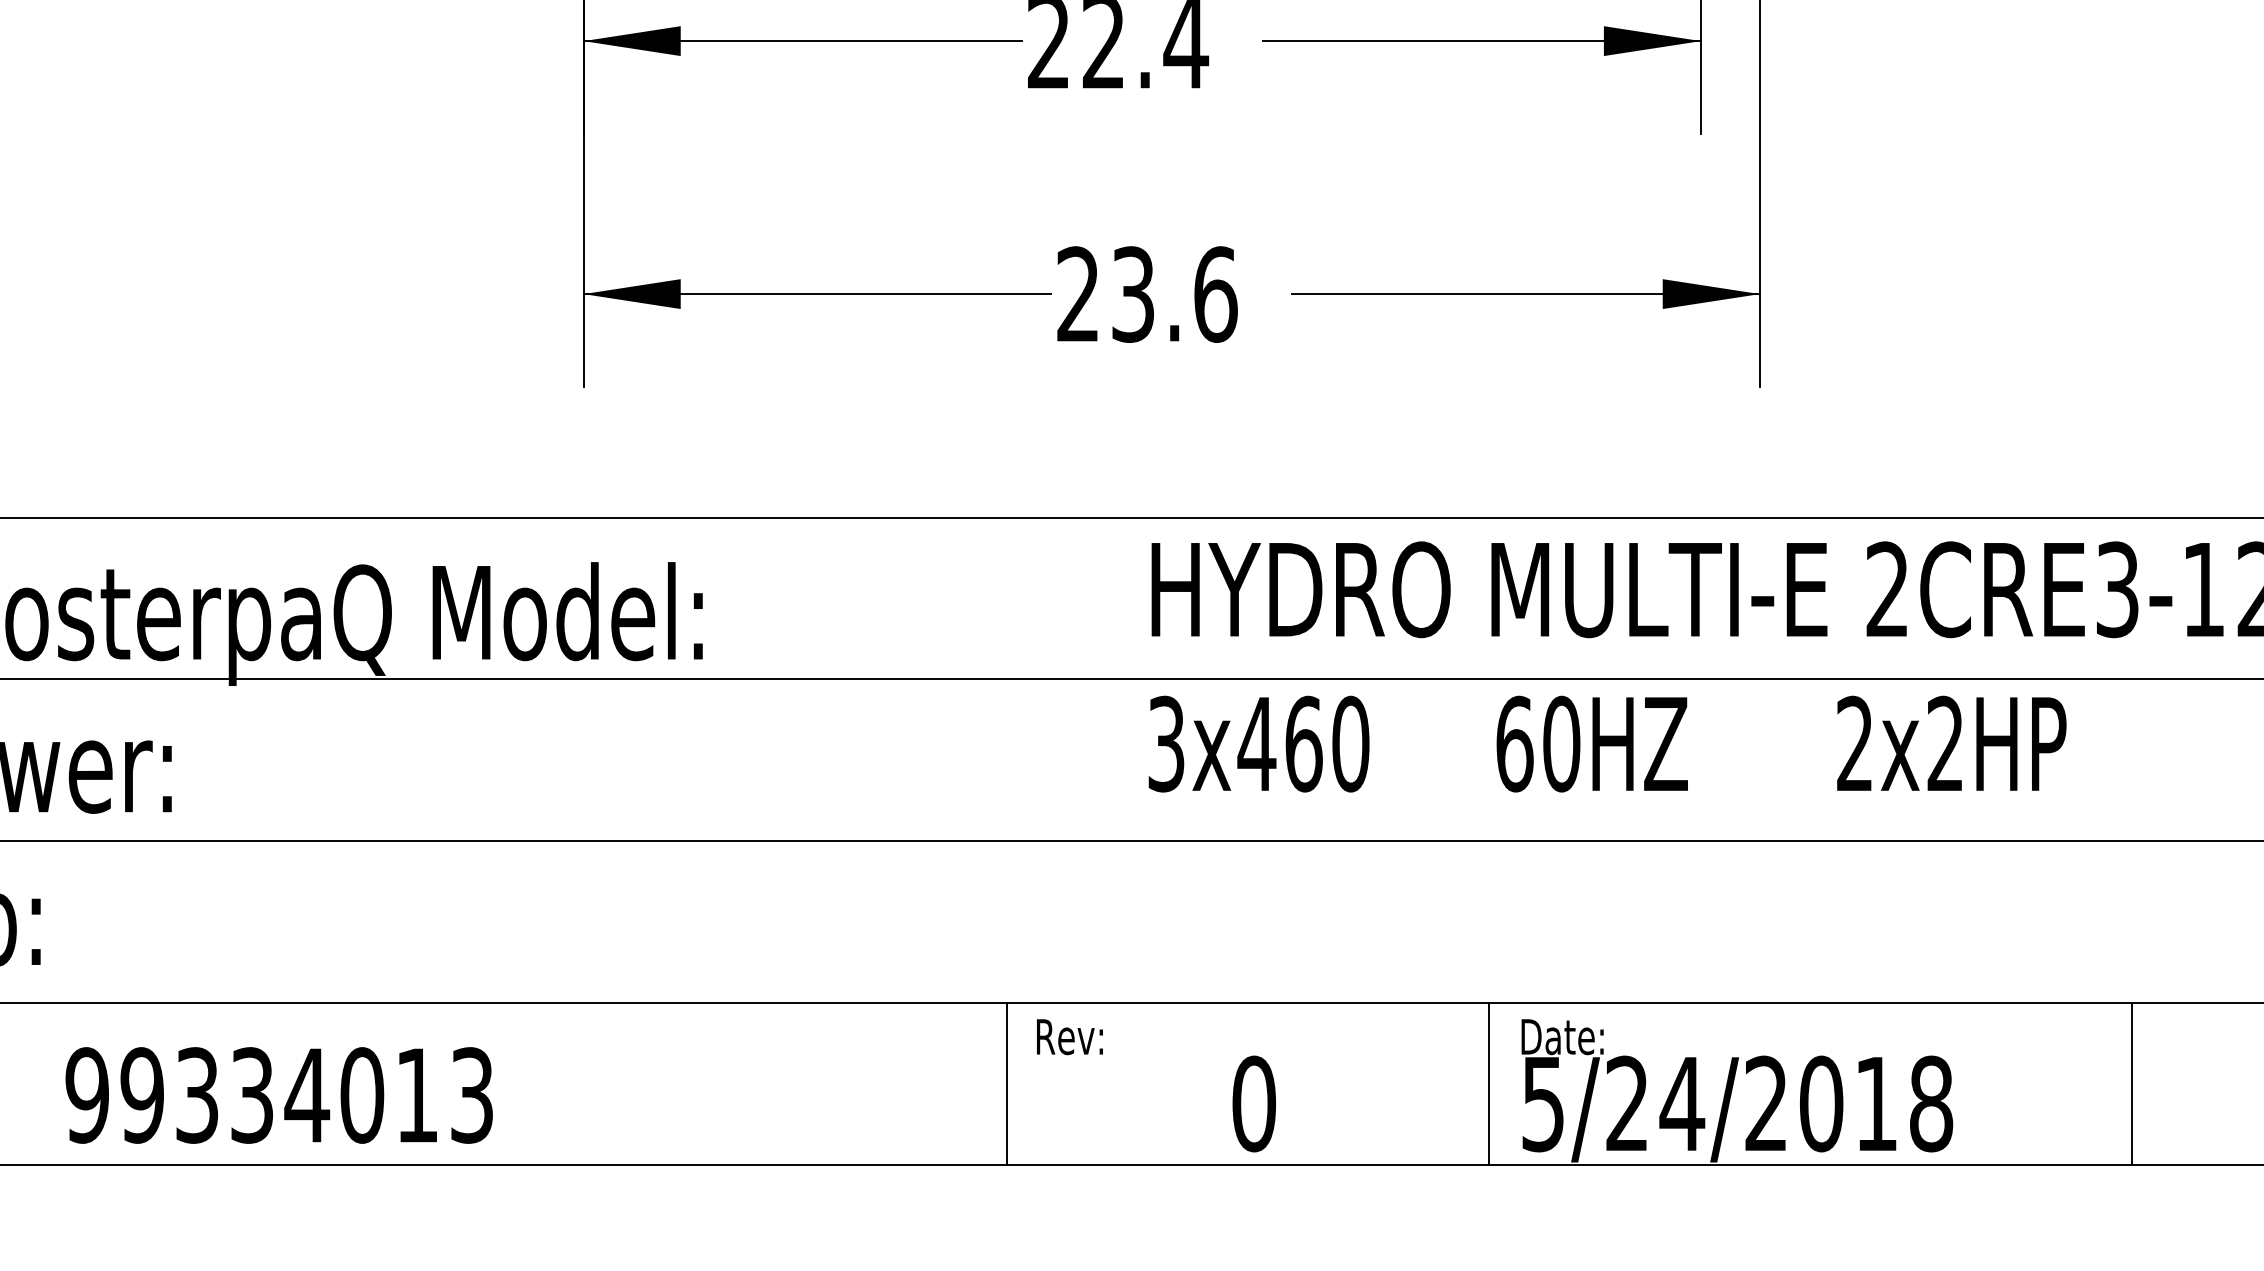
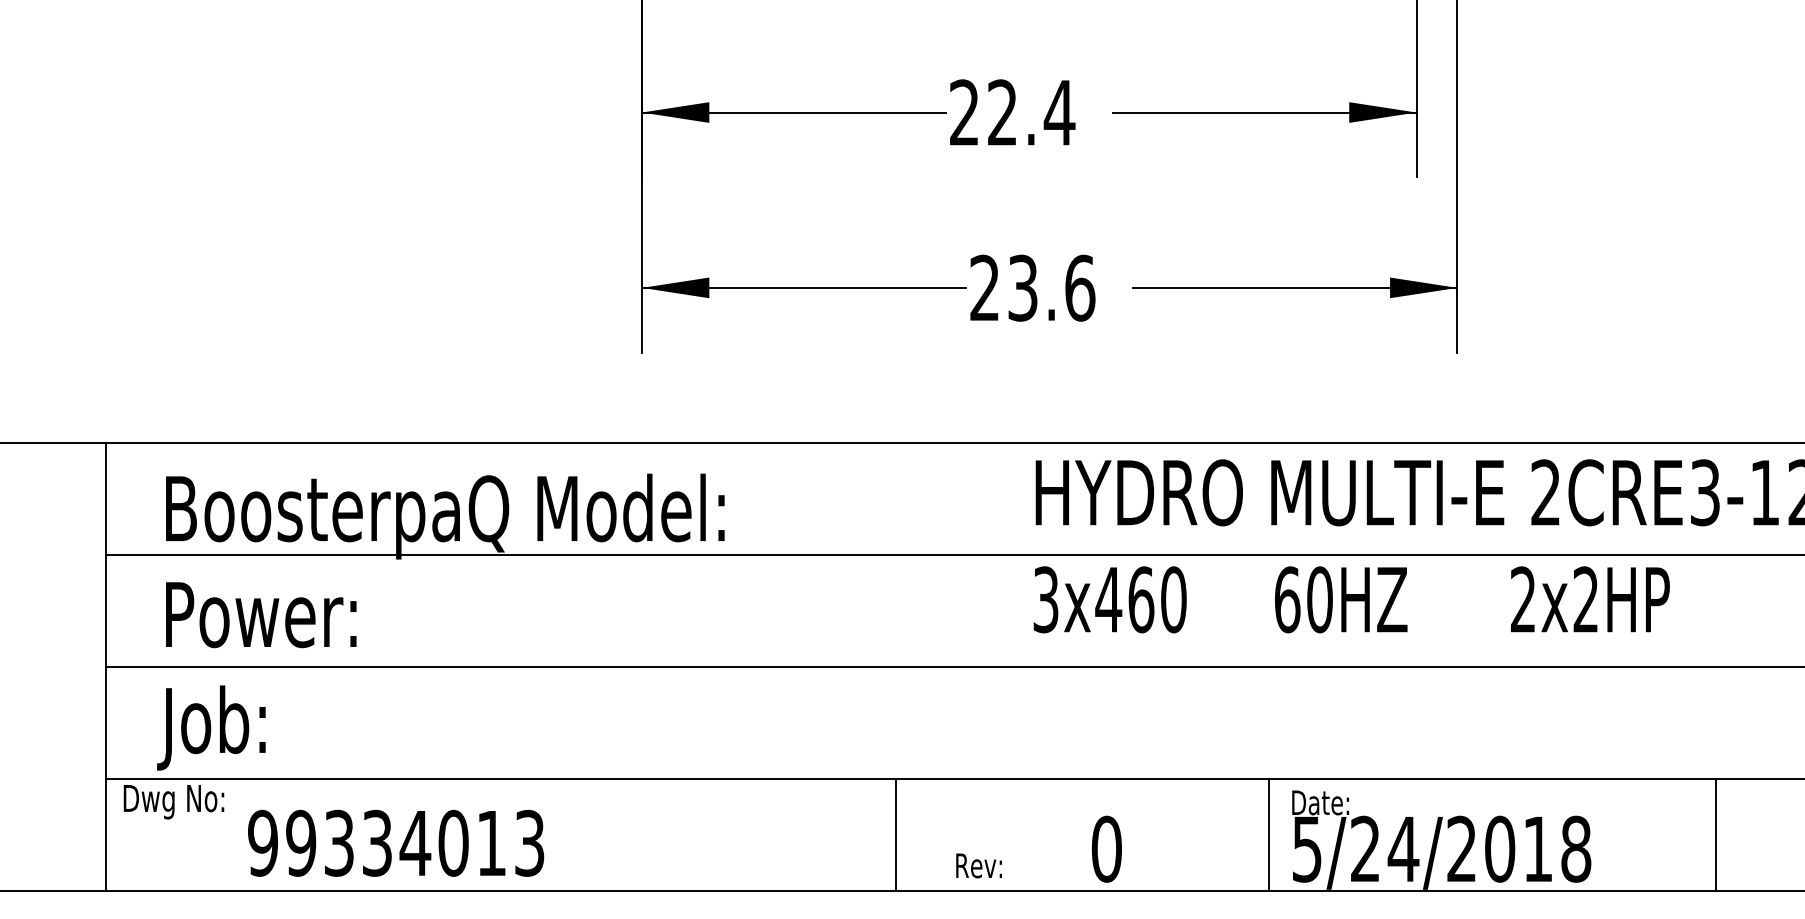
text: (1069, 1036) -> (978, 865), moved
line: (1007, 1084) -> (896, 835), moved
text: (279, 1094) -> (396, 842), moved

